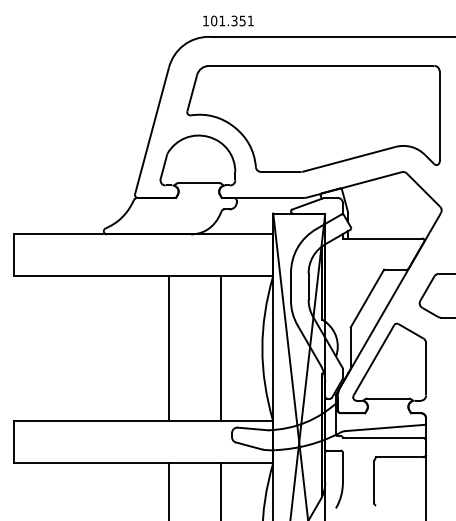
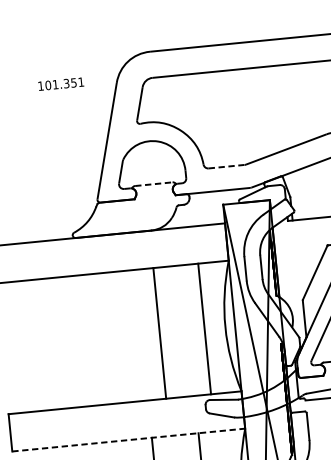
text: (228, 20) -> (61, 83), moved
line: (281, 171) -> (226, 166), solid -> dashed
line: (198, 183) -> (153, 184), solid -> dashed
line: (169, 348) -> (159, 333), moved
line: (221, 348) -> (204, 328), moved
line: (143, 463) -> (128, 440), solid -> dashed

